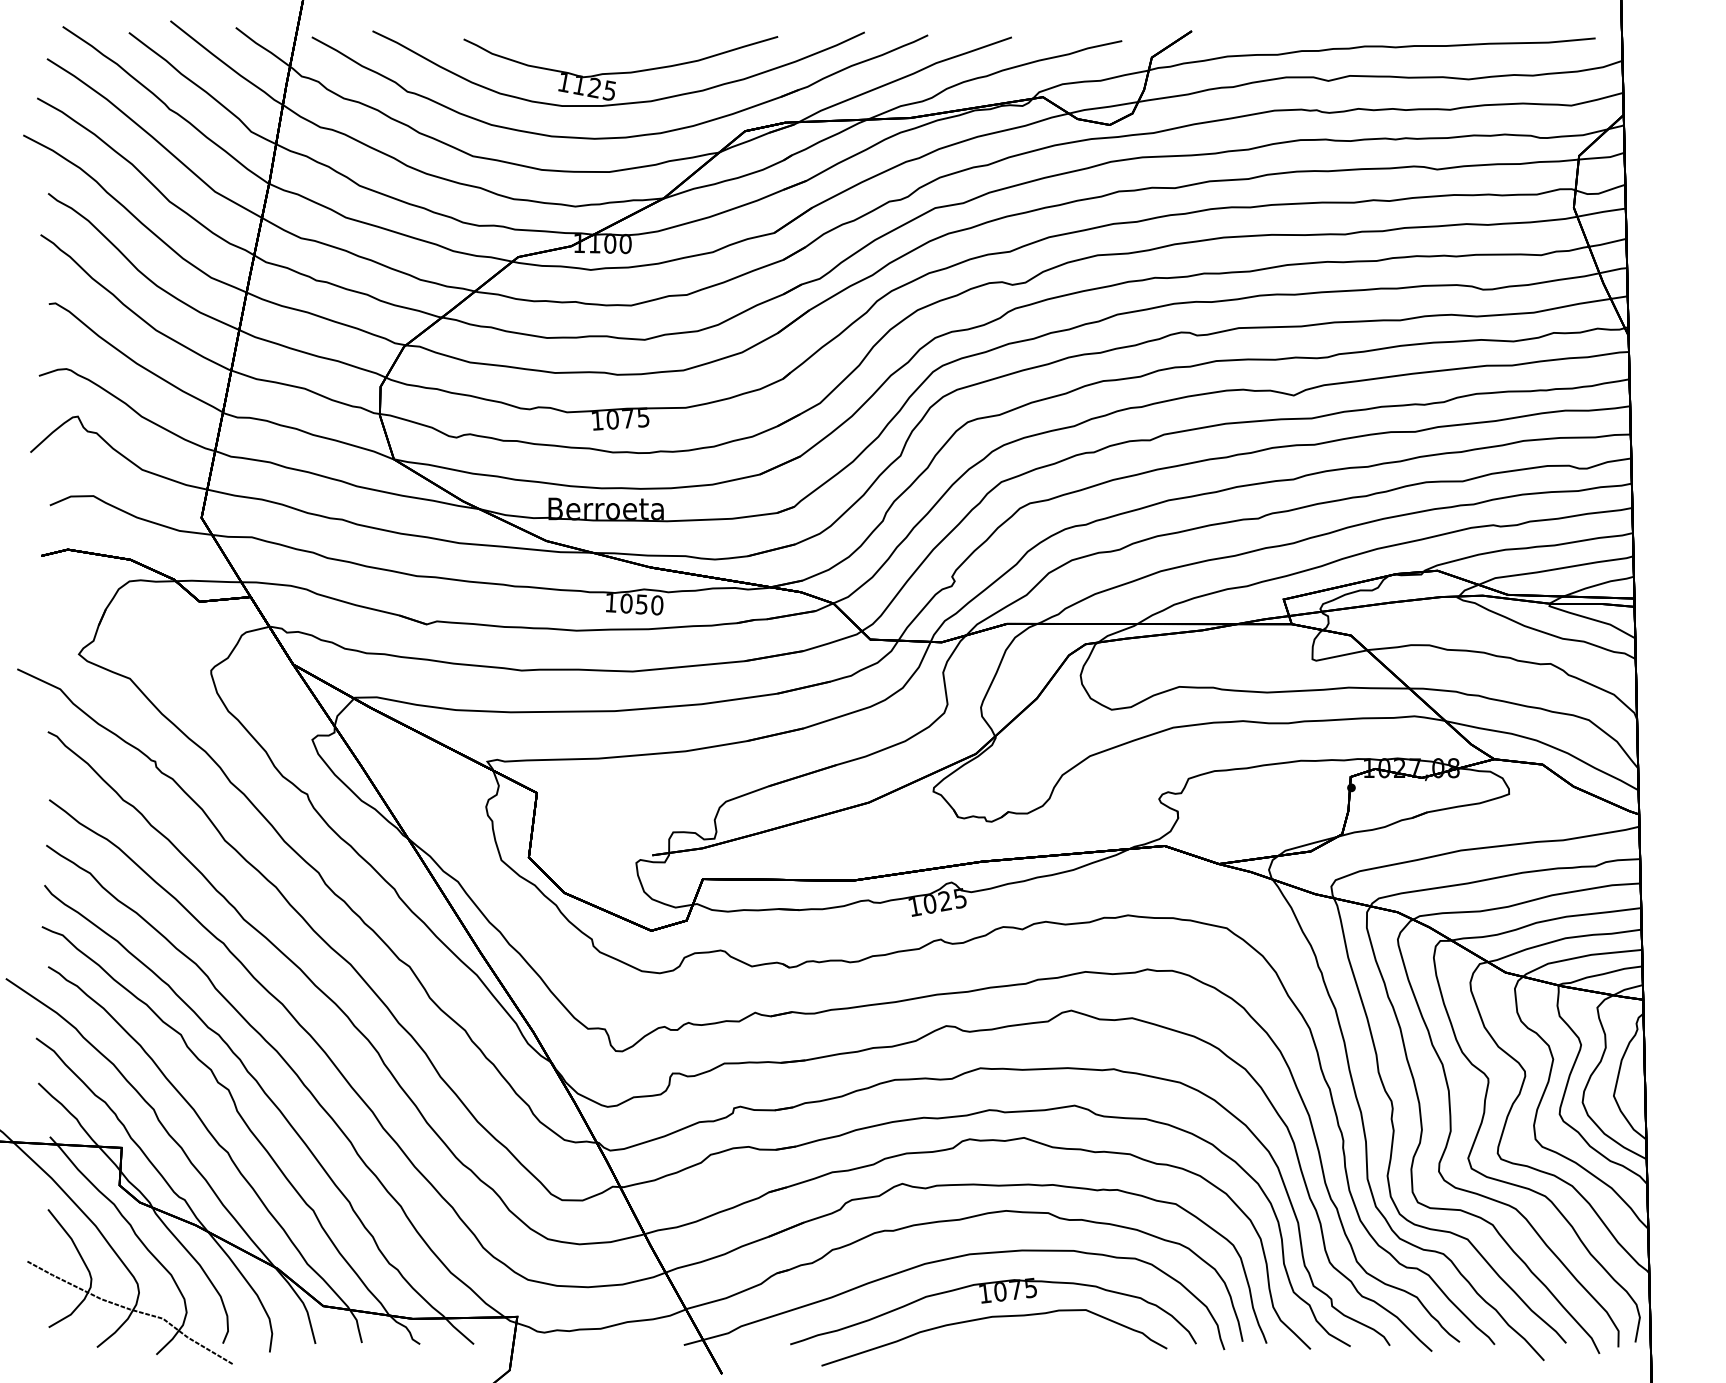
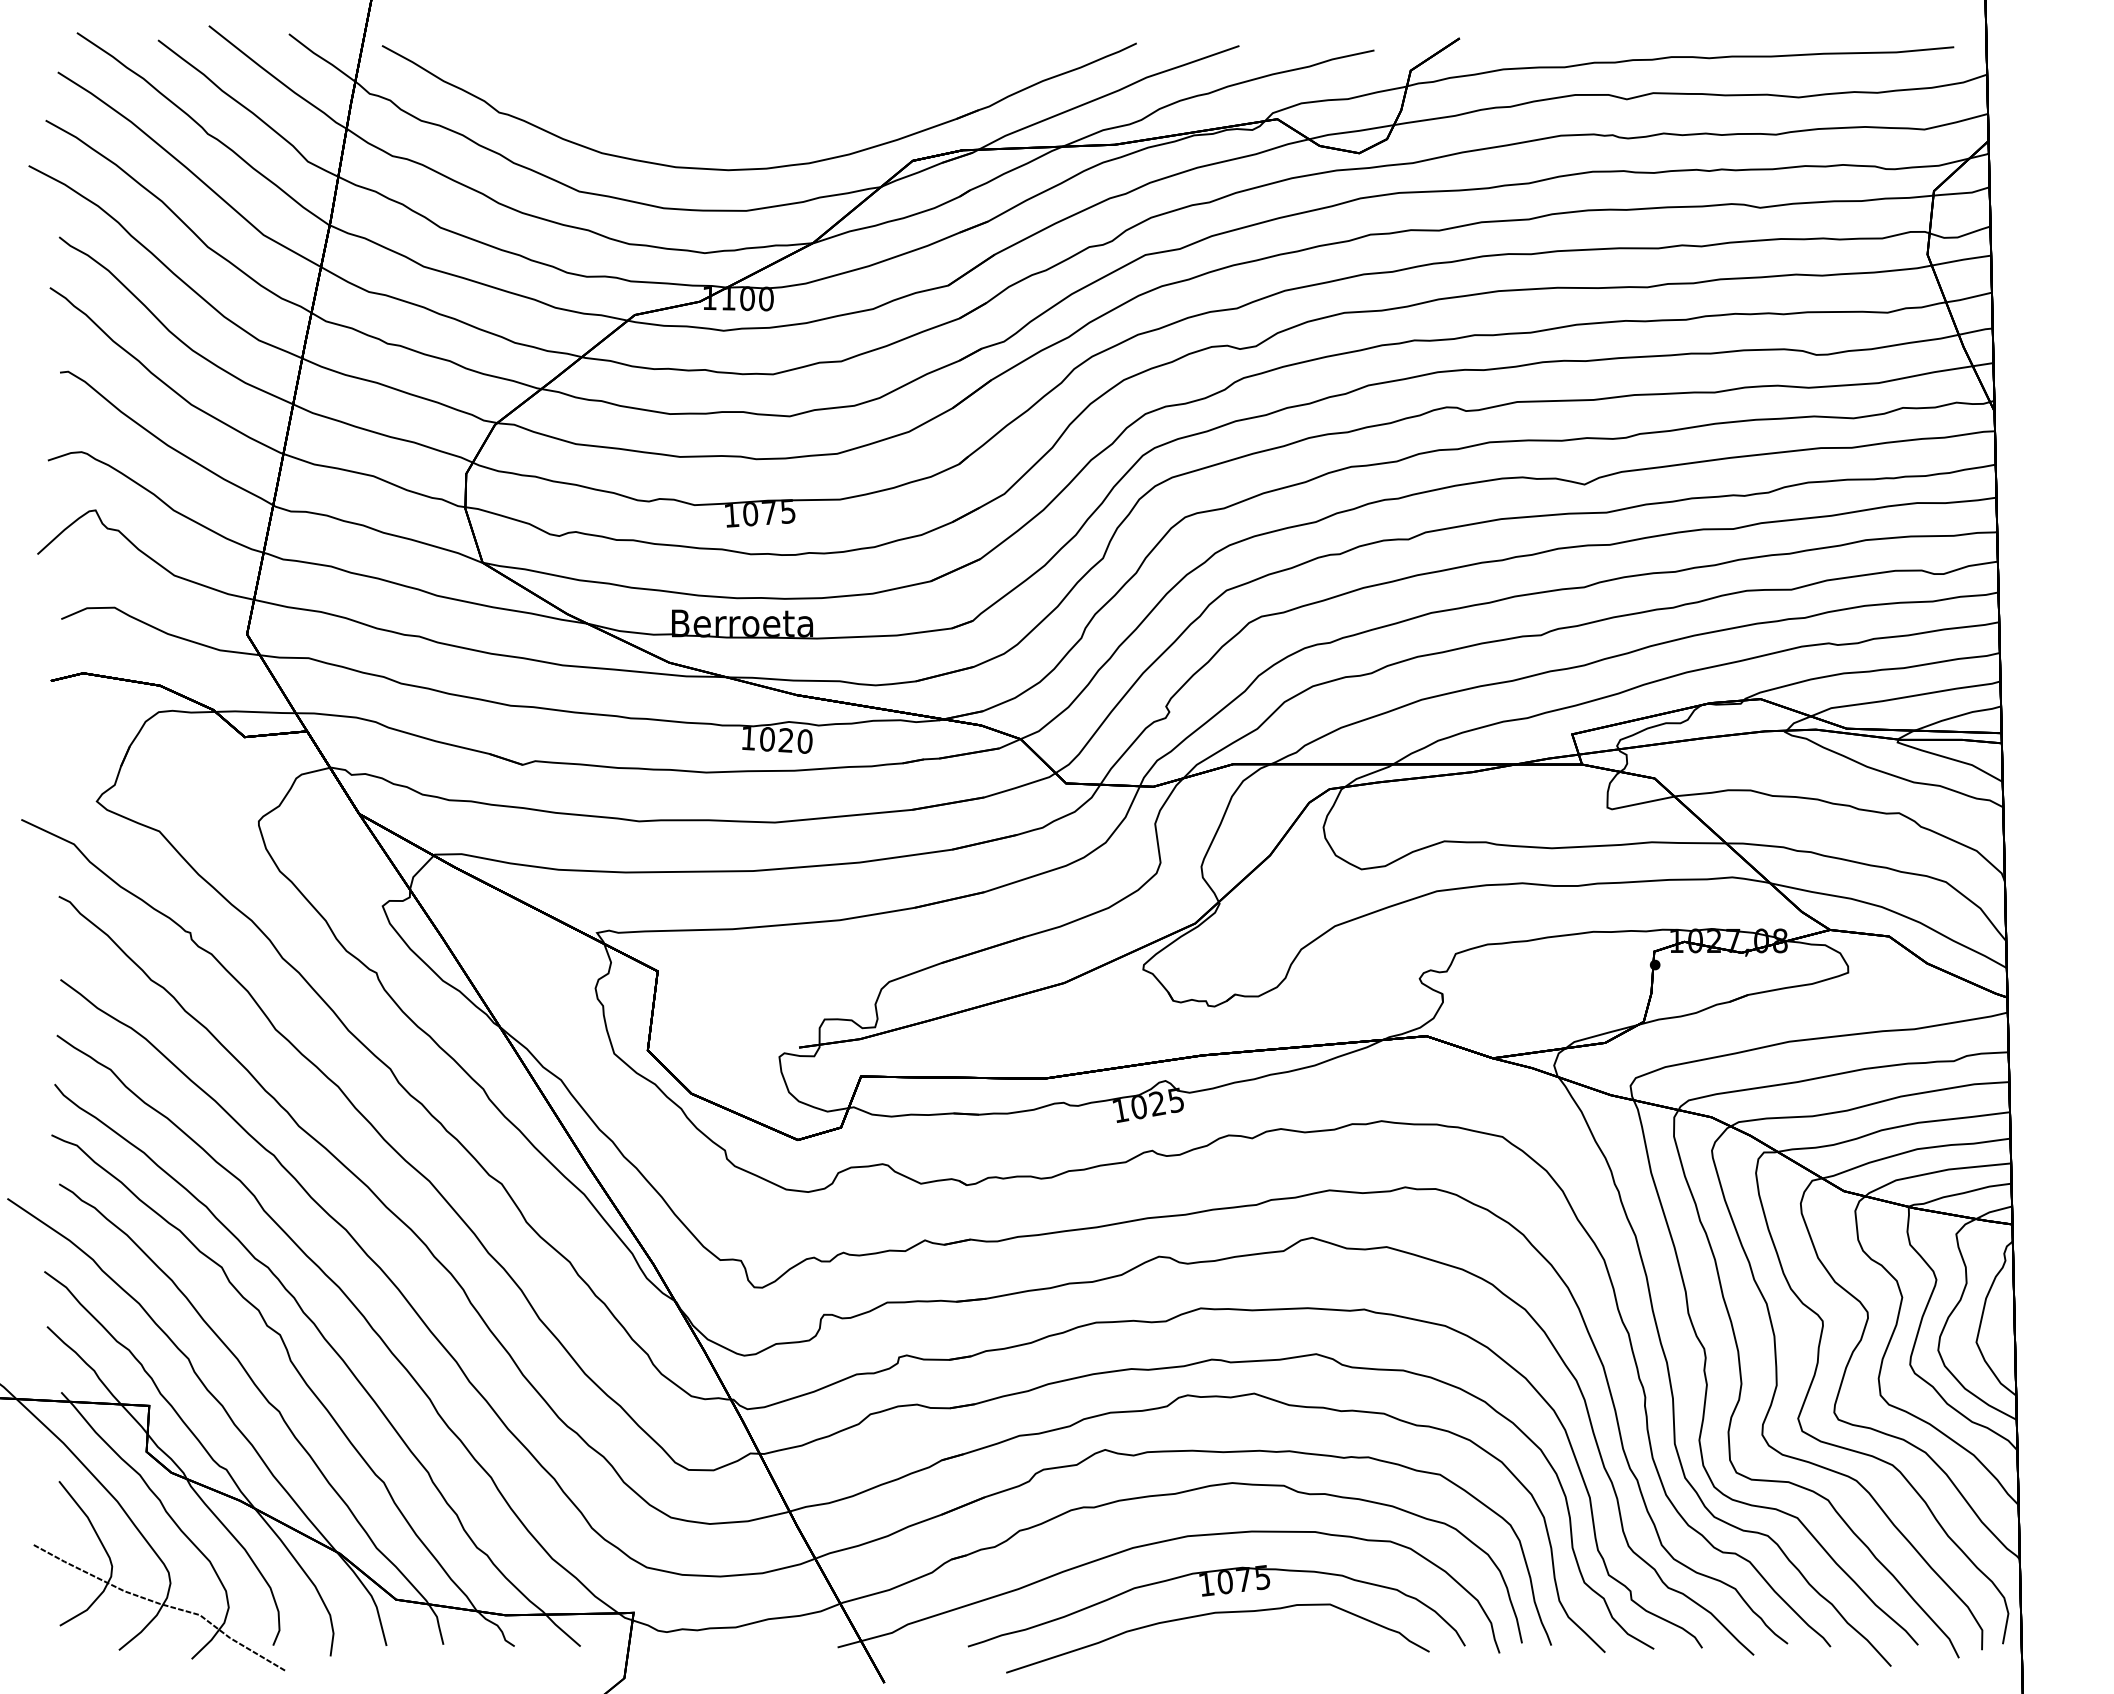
part: (618, 68) -> (757, 83), removed
text: (641, 604) -> (785, 740), 1050 -> 1020

